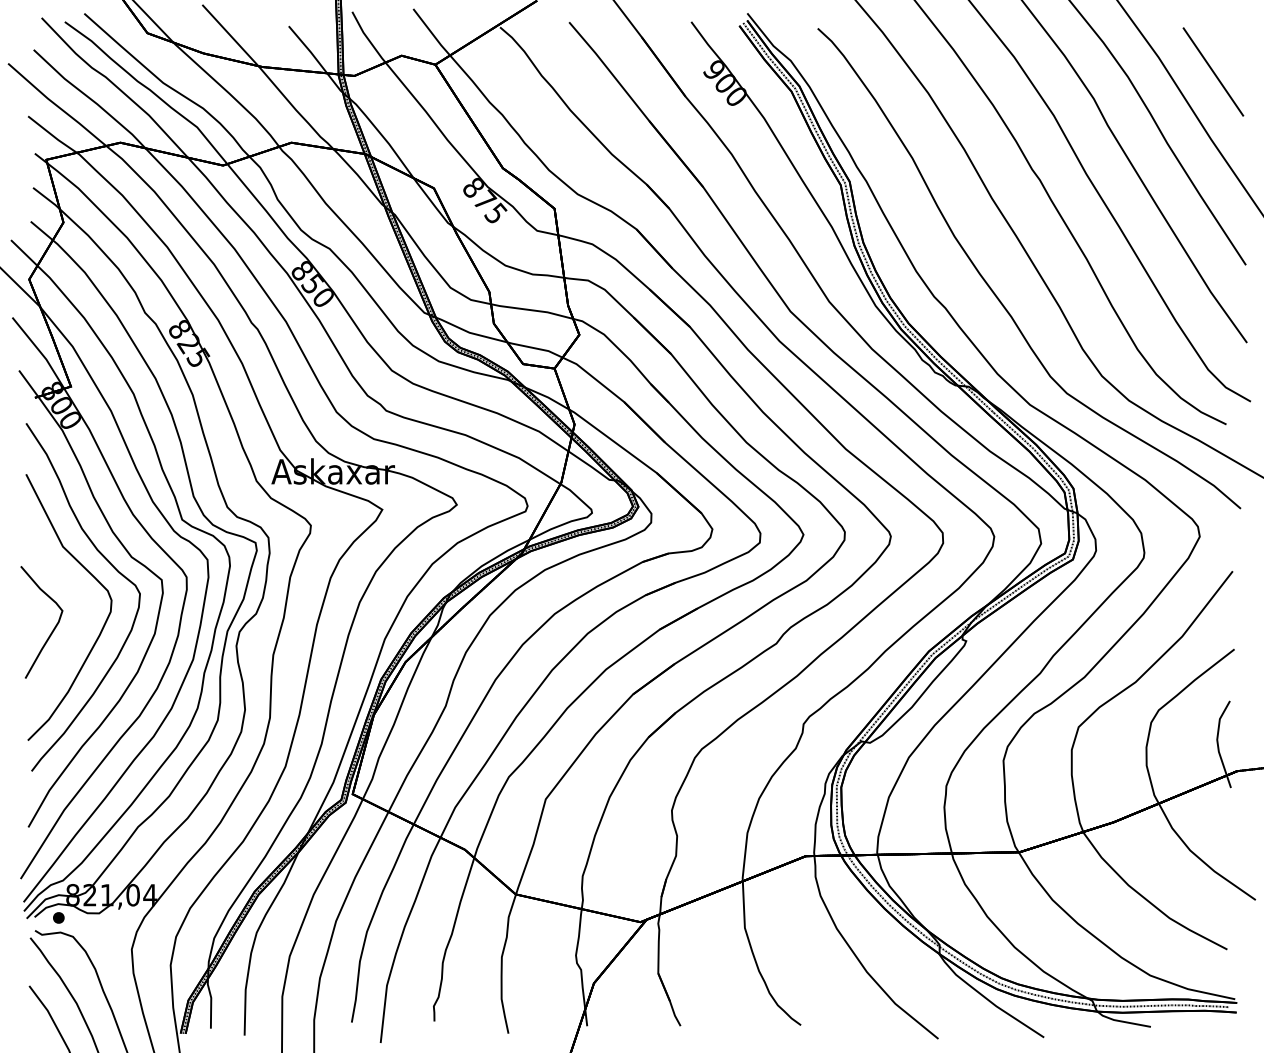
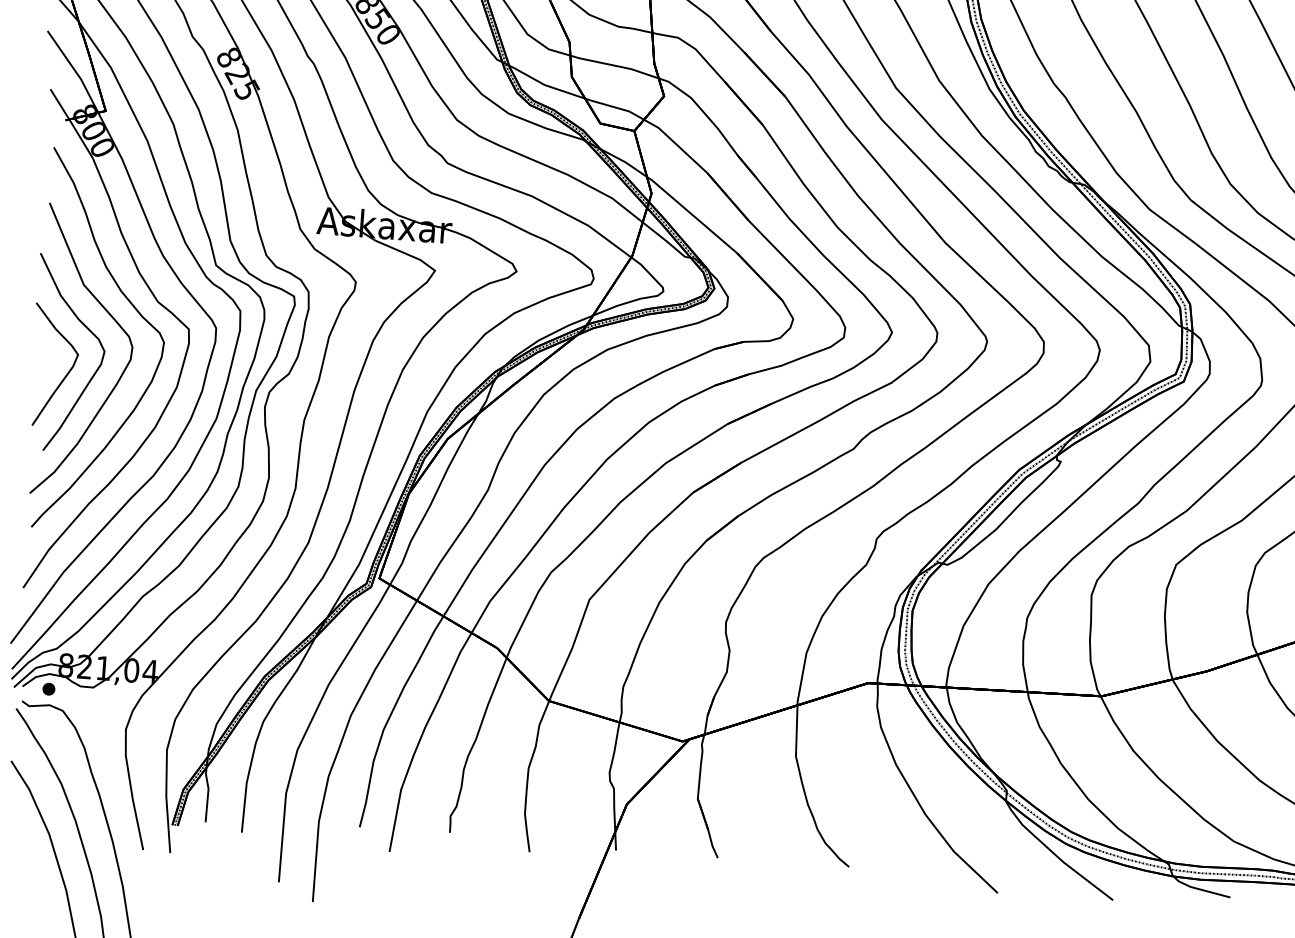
curve: (71, 589) -> (89, 332), added

